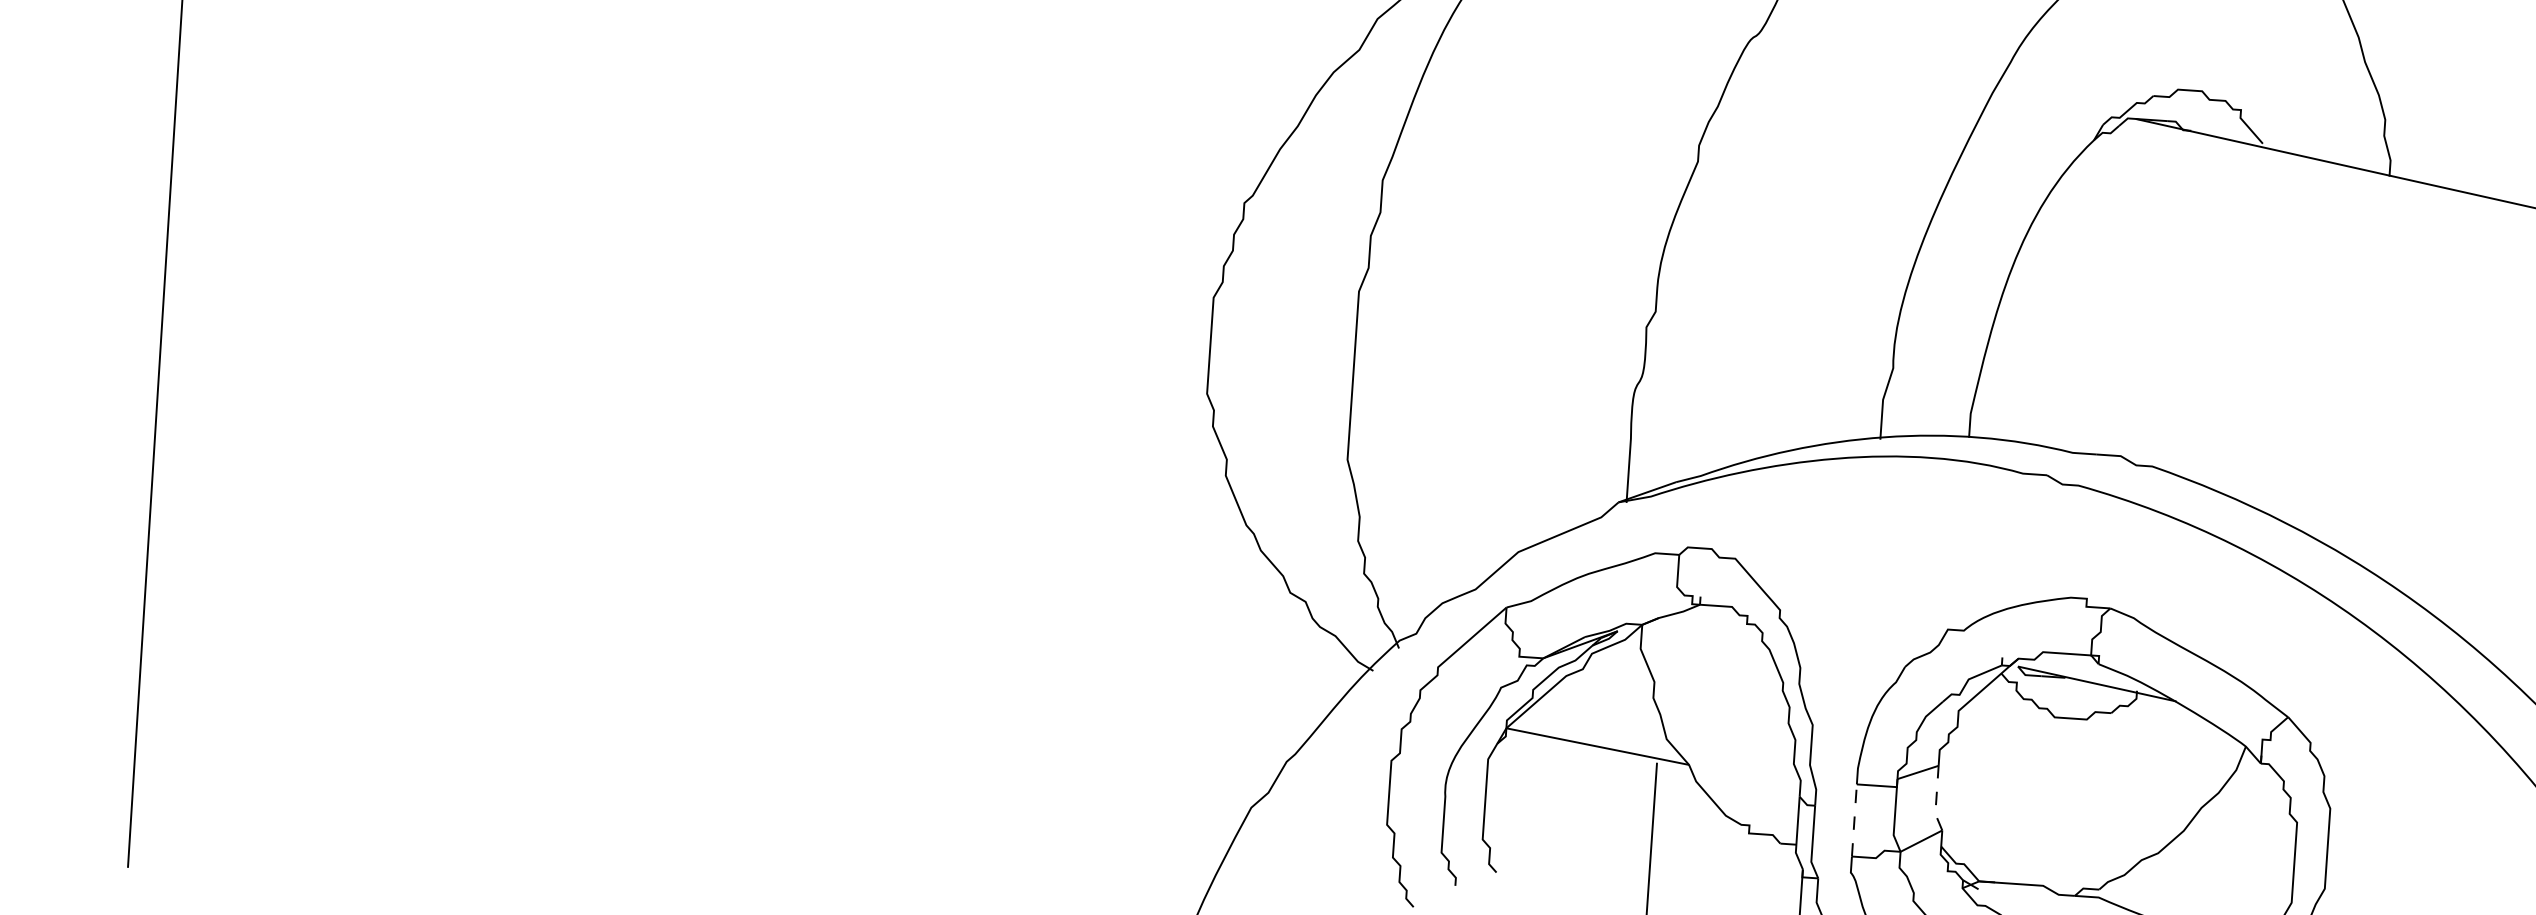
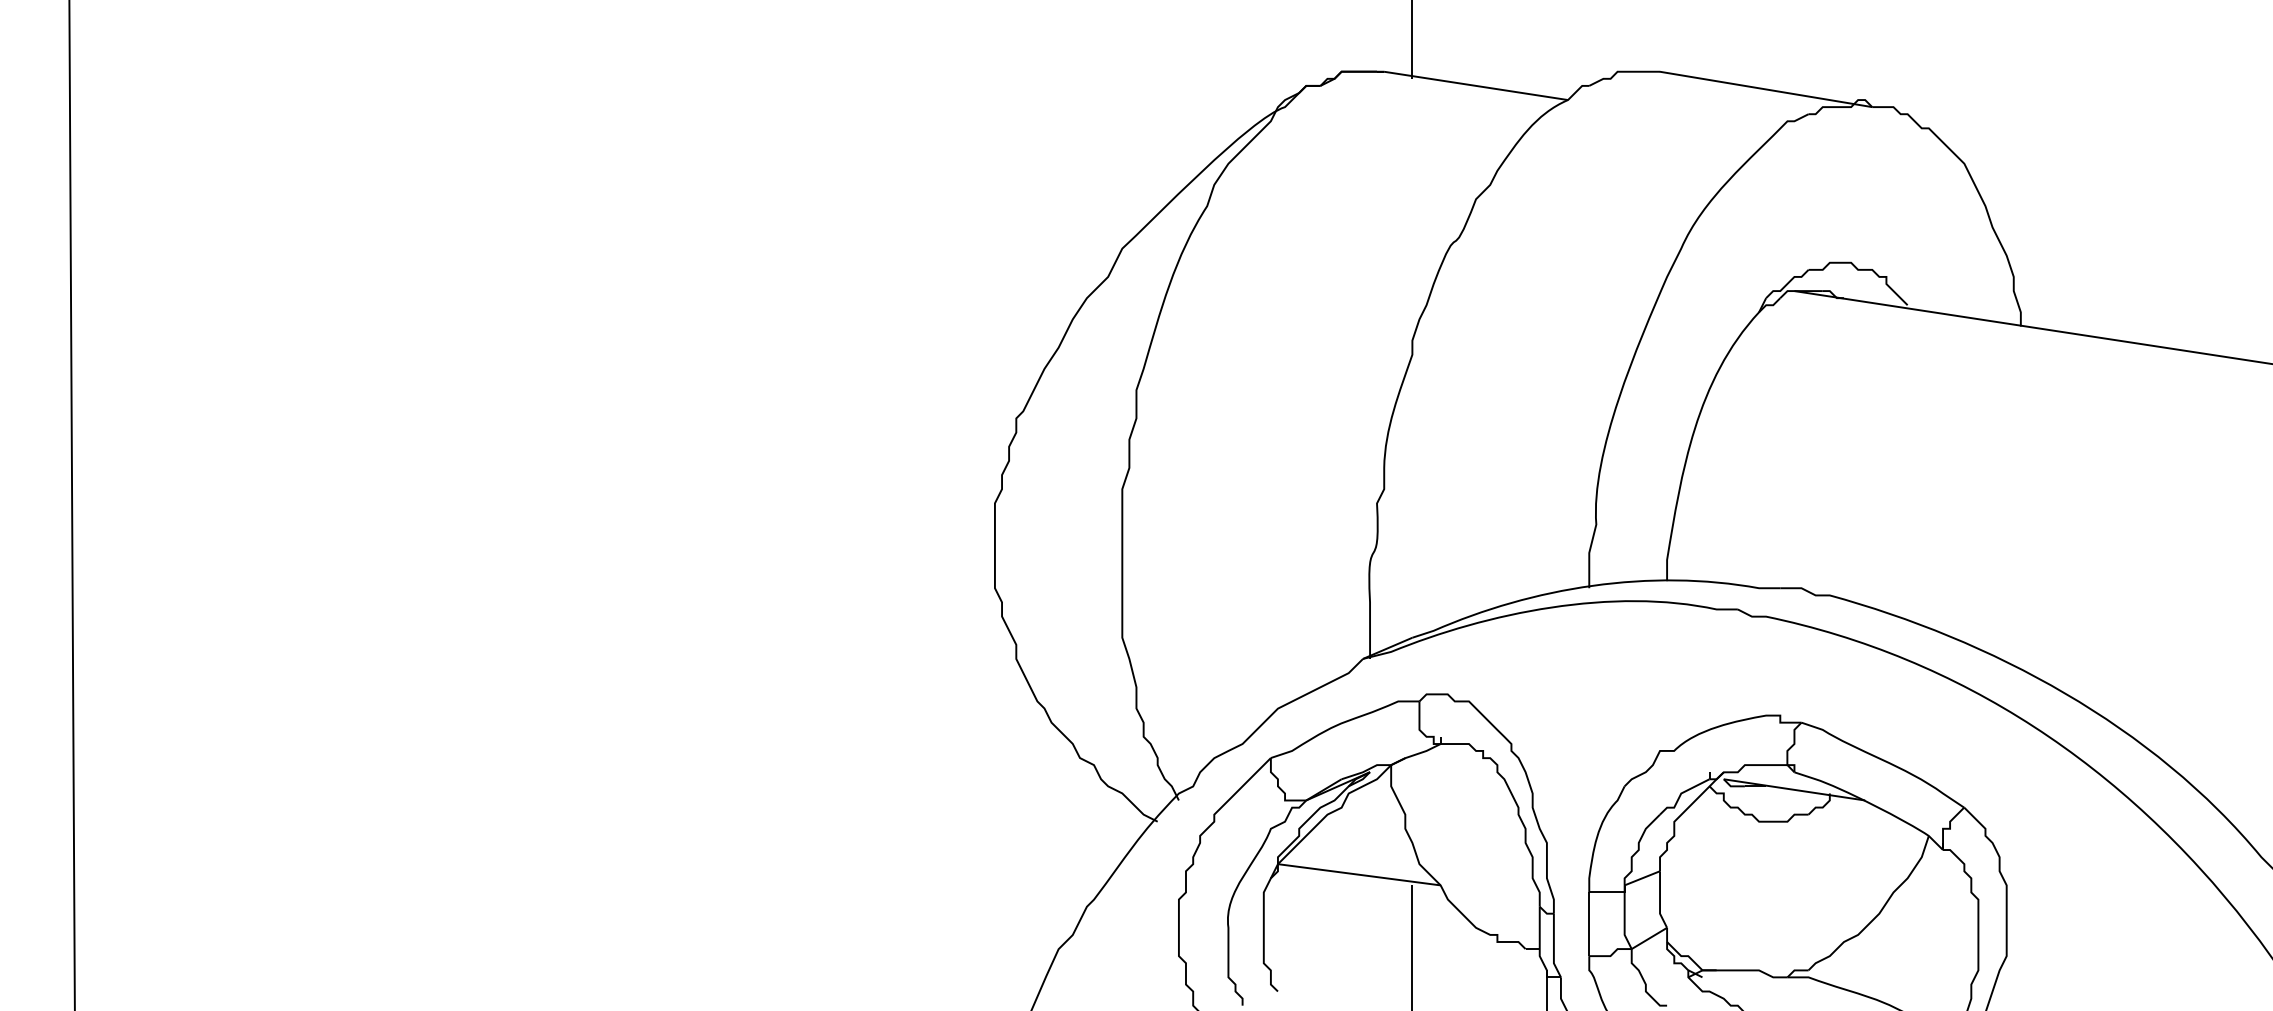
line: (1936, 799) -> (1660, 900), dashed -> solid
line: (1854, 820) -> (1589, 924), dashed -> solid

